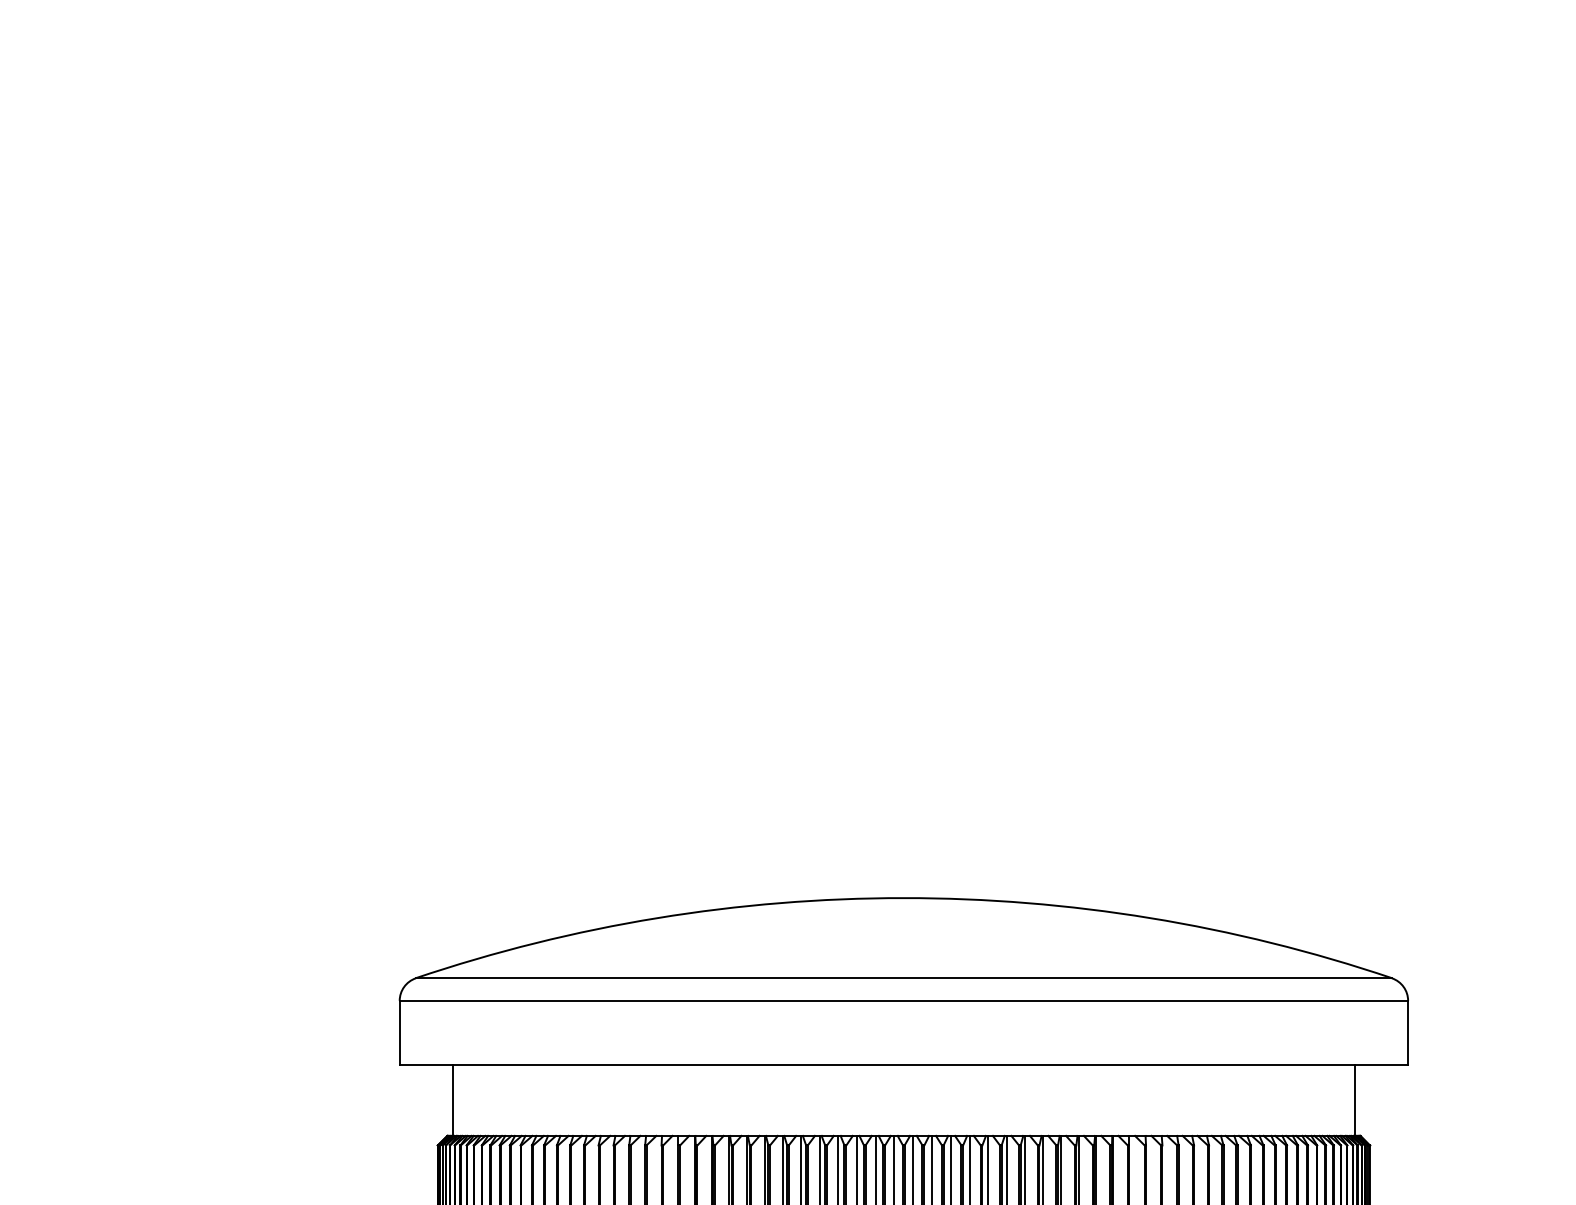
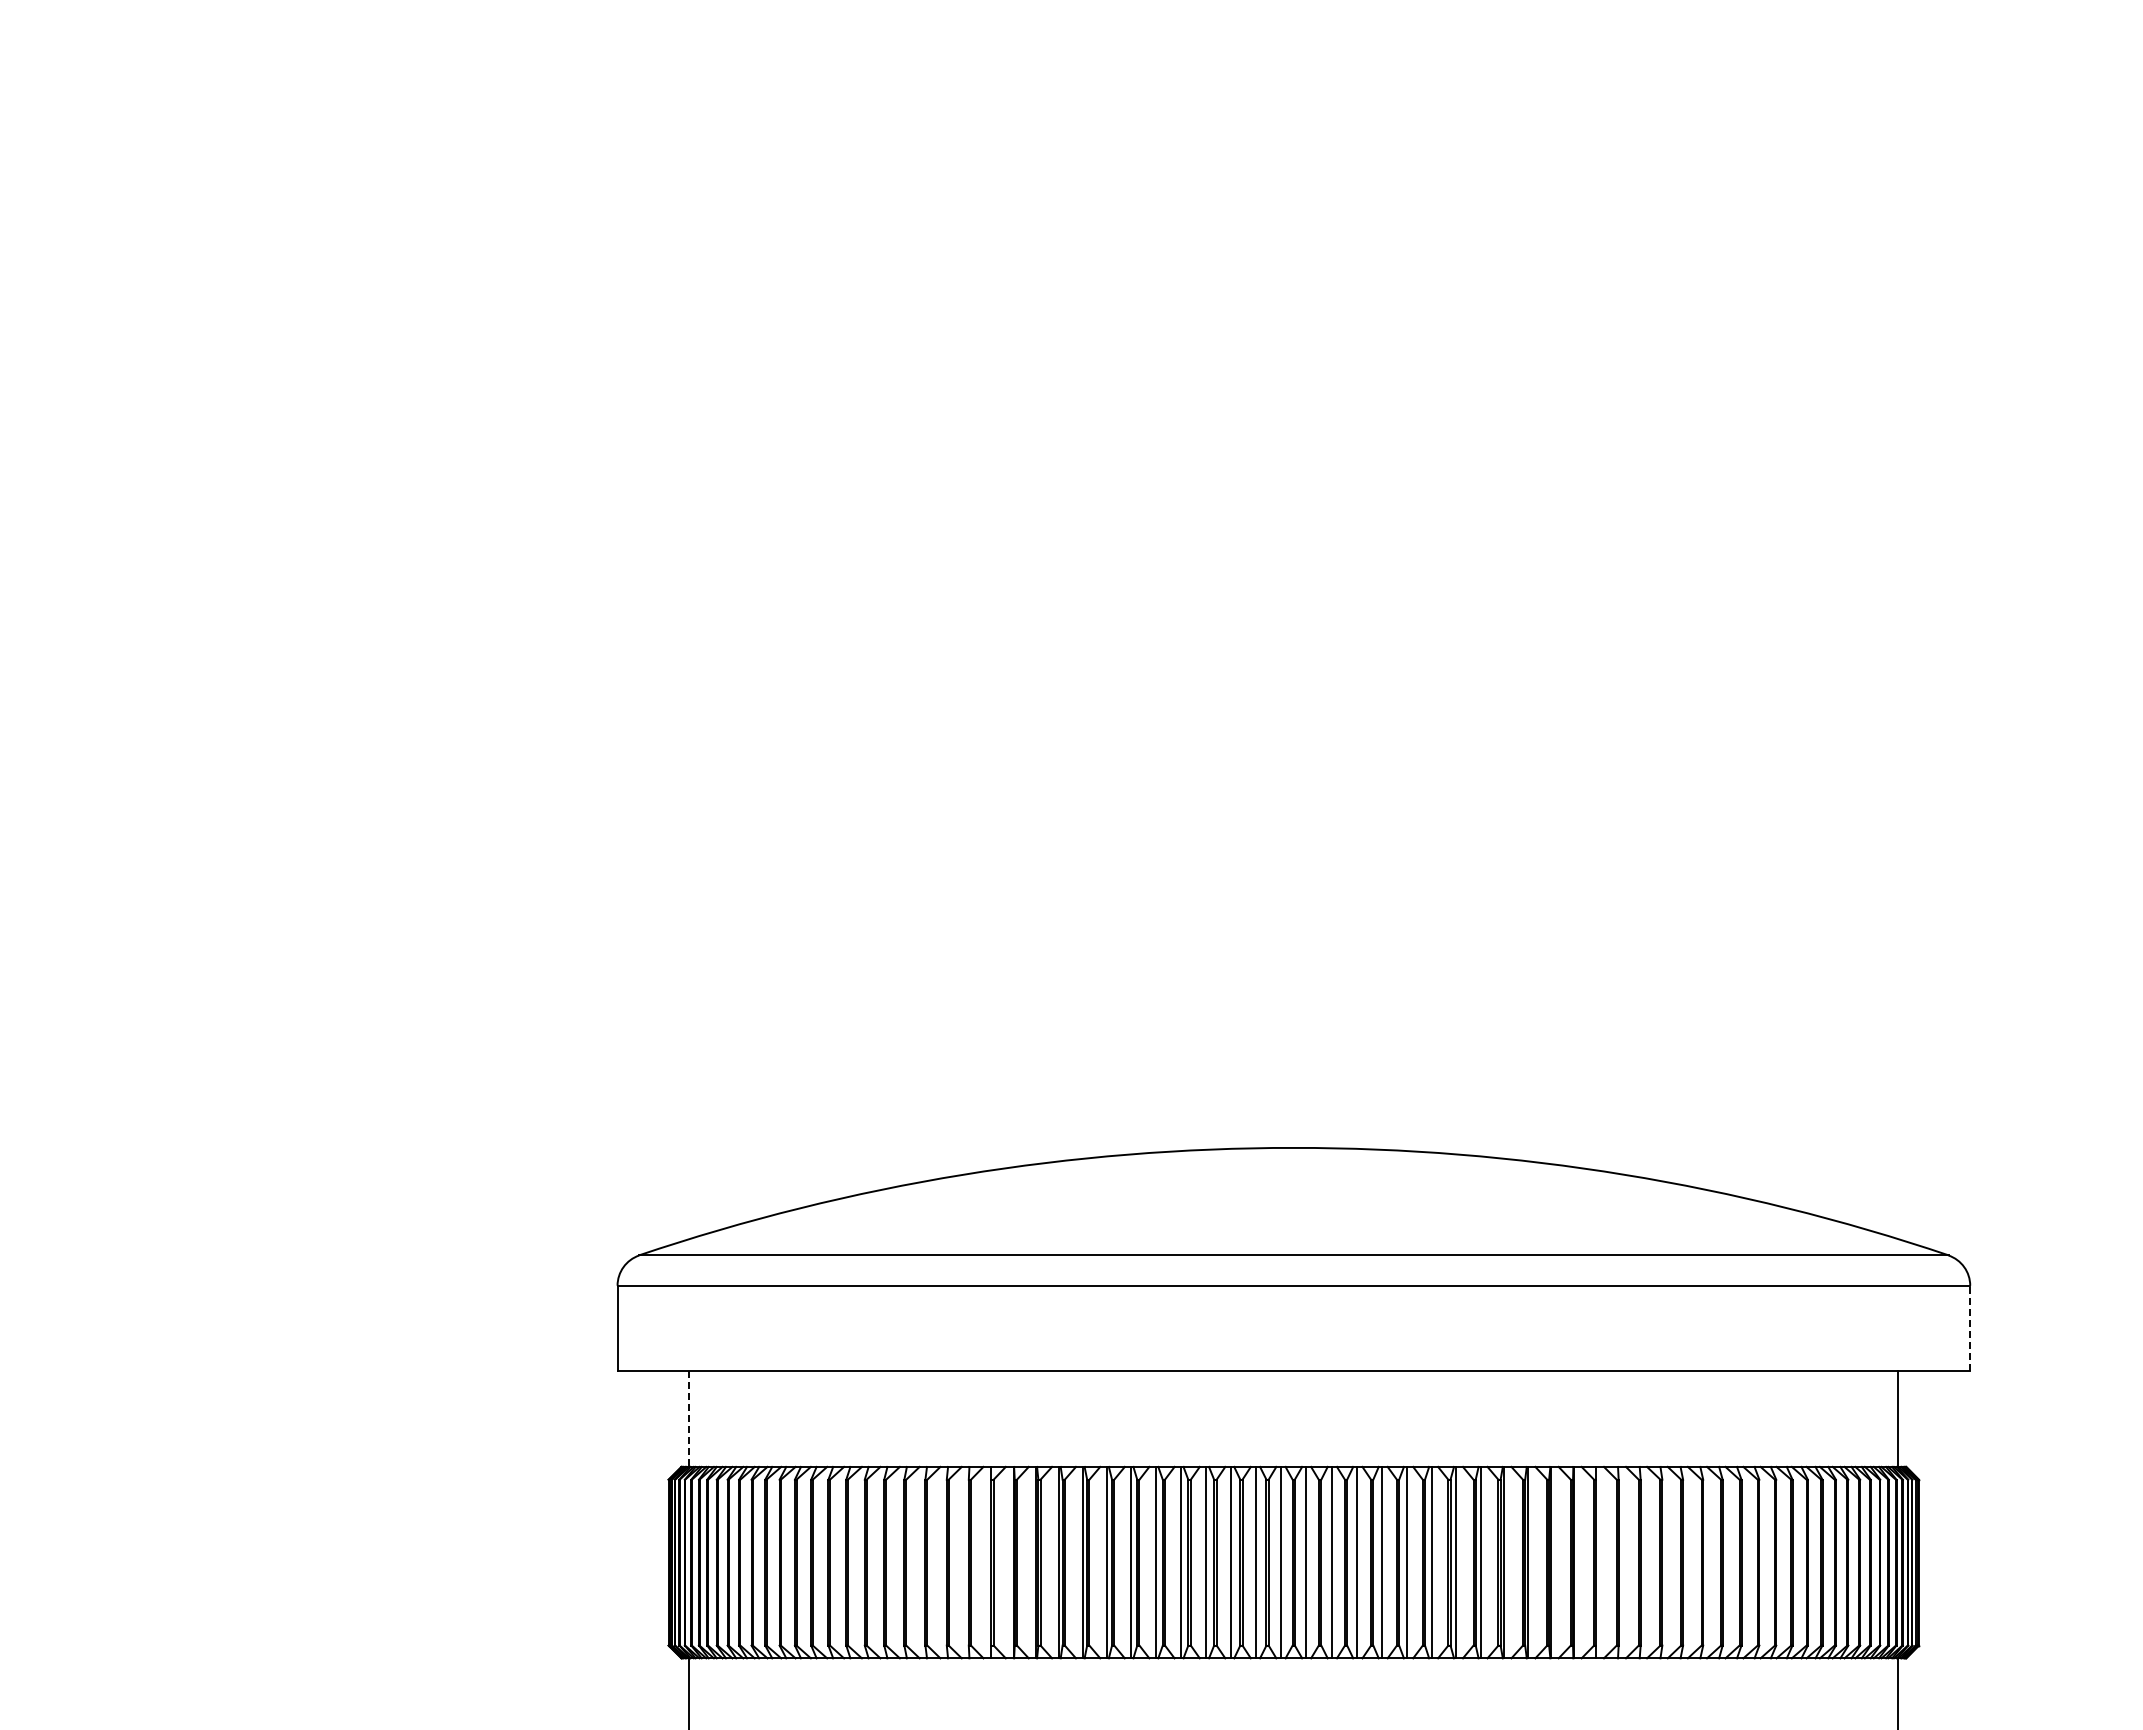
line: (1408, 1032) -> (1970, 1328), solid -> dashed
line: (453, 1100) -> (689, 1419), solid -> dashed

